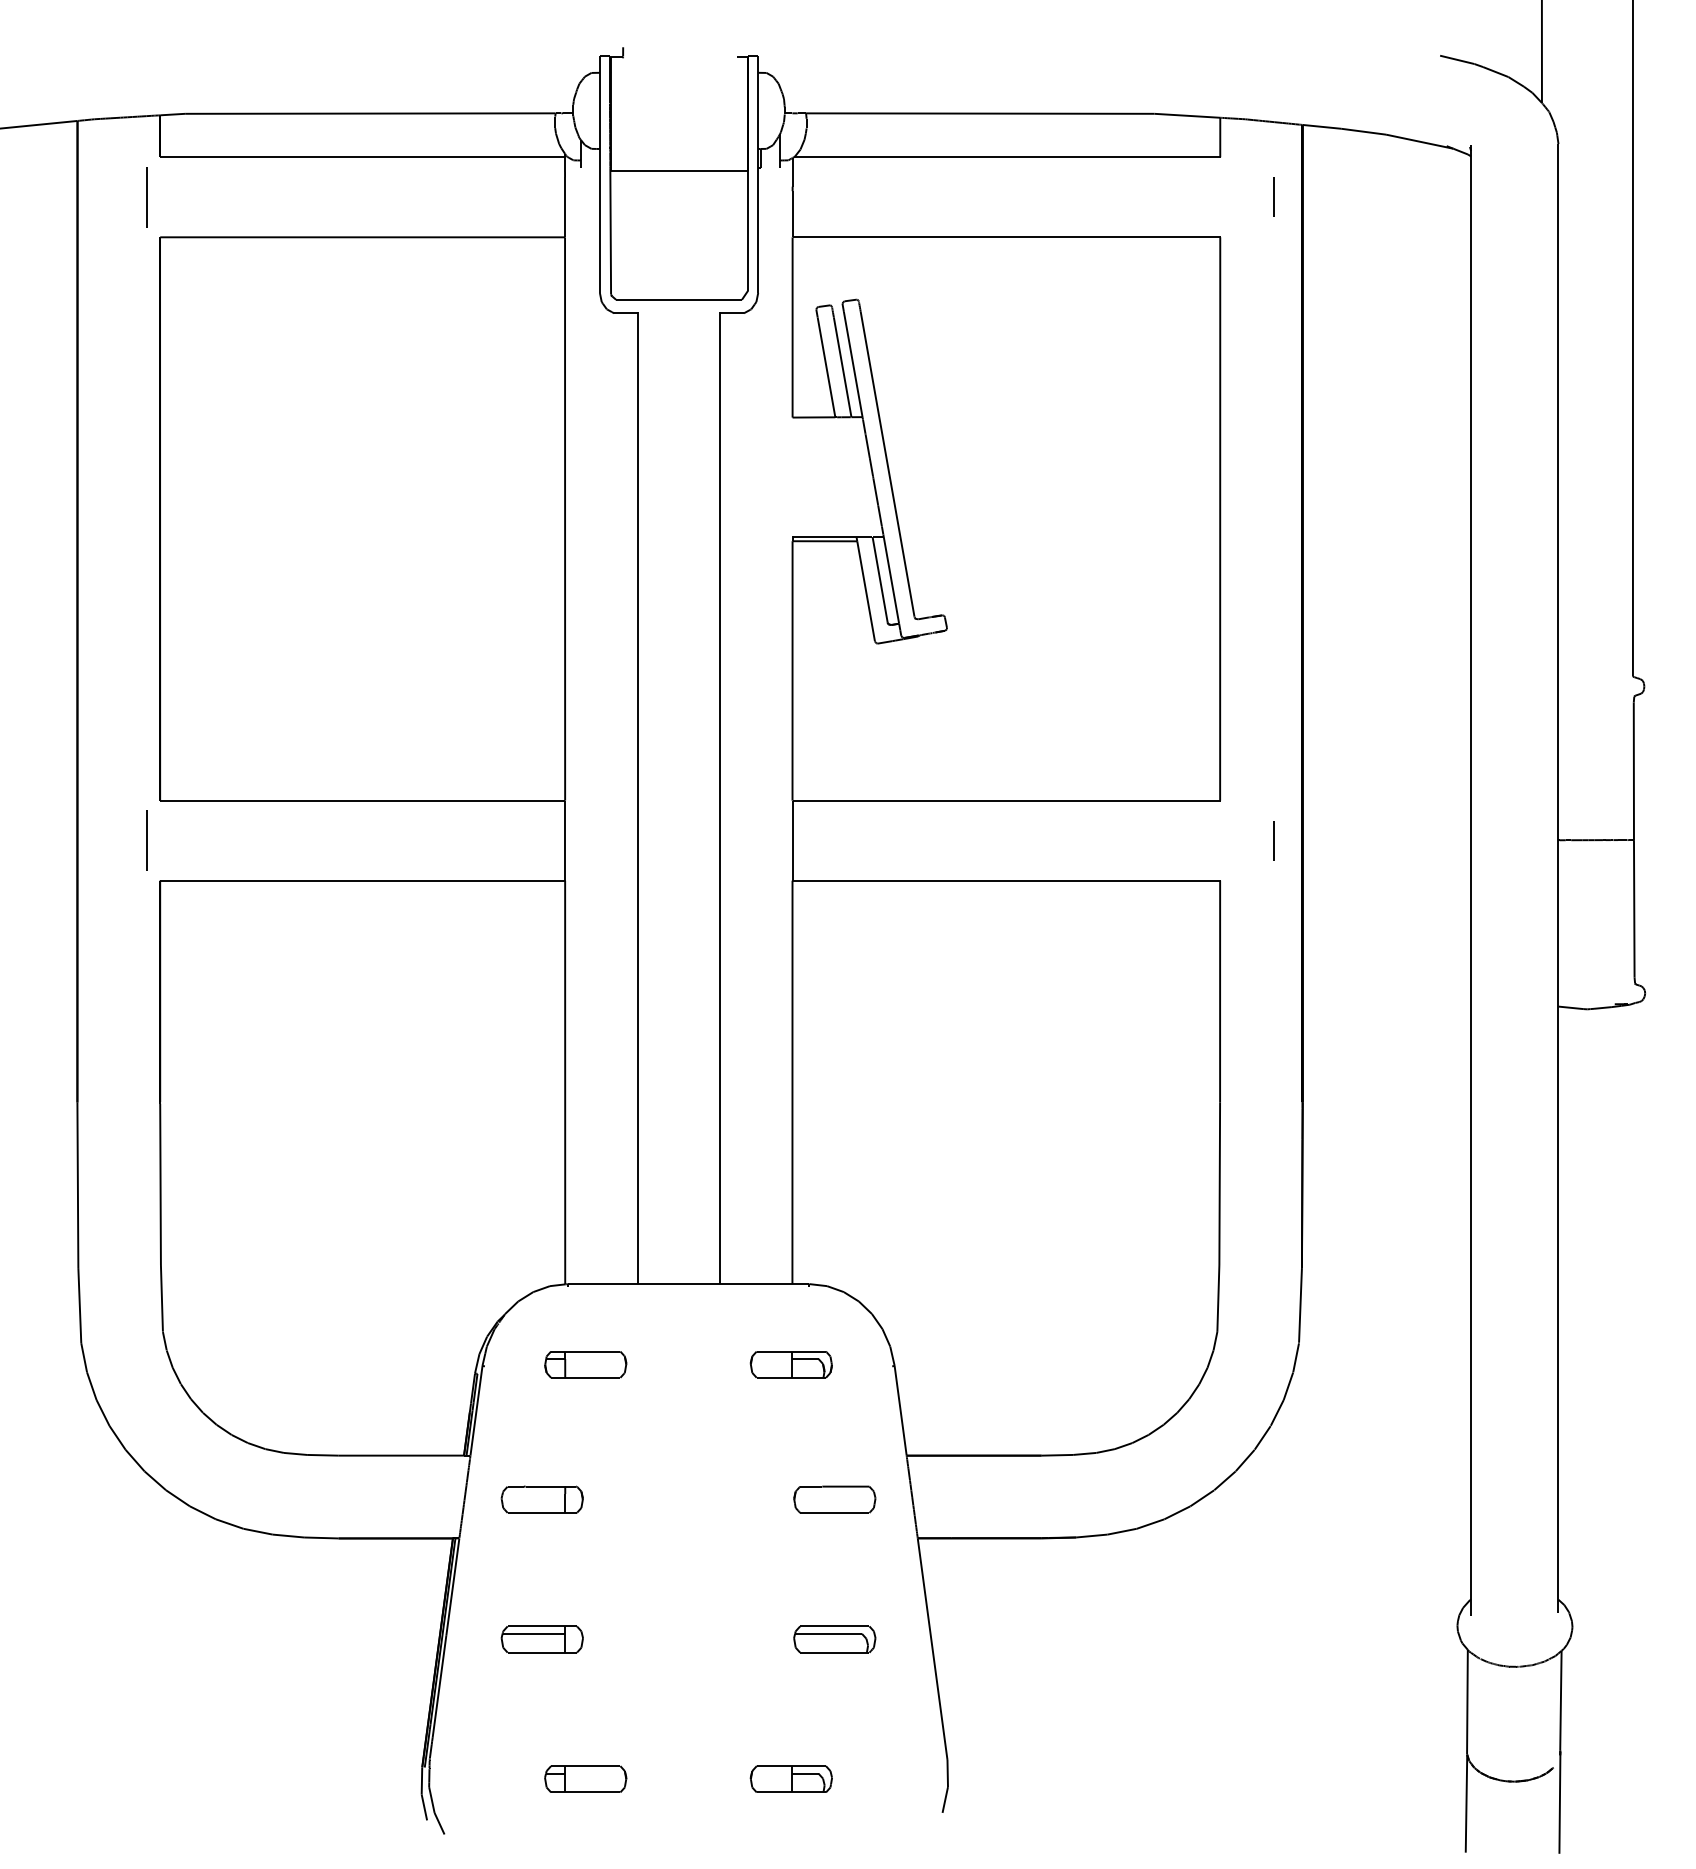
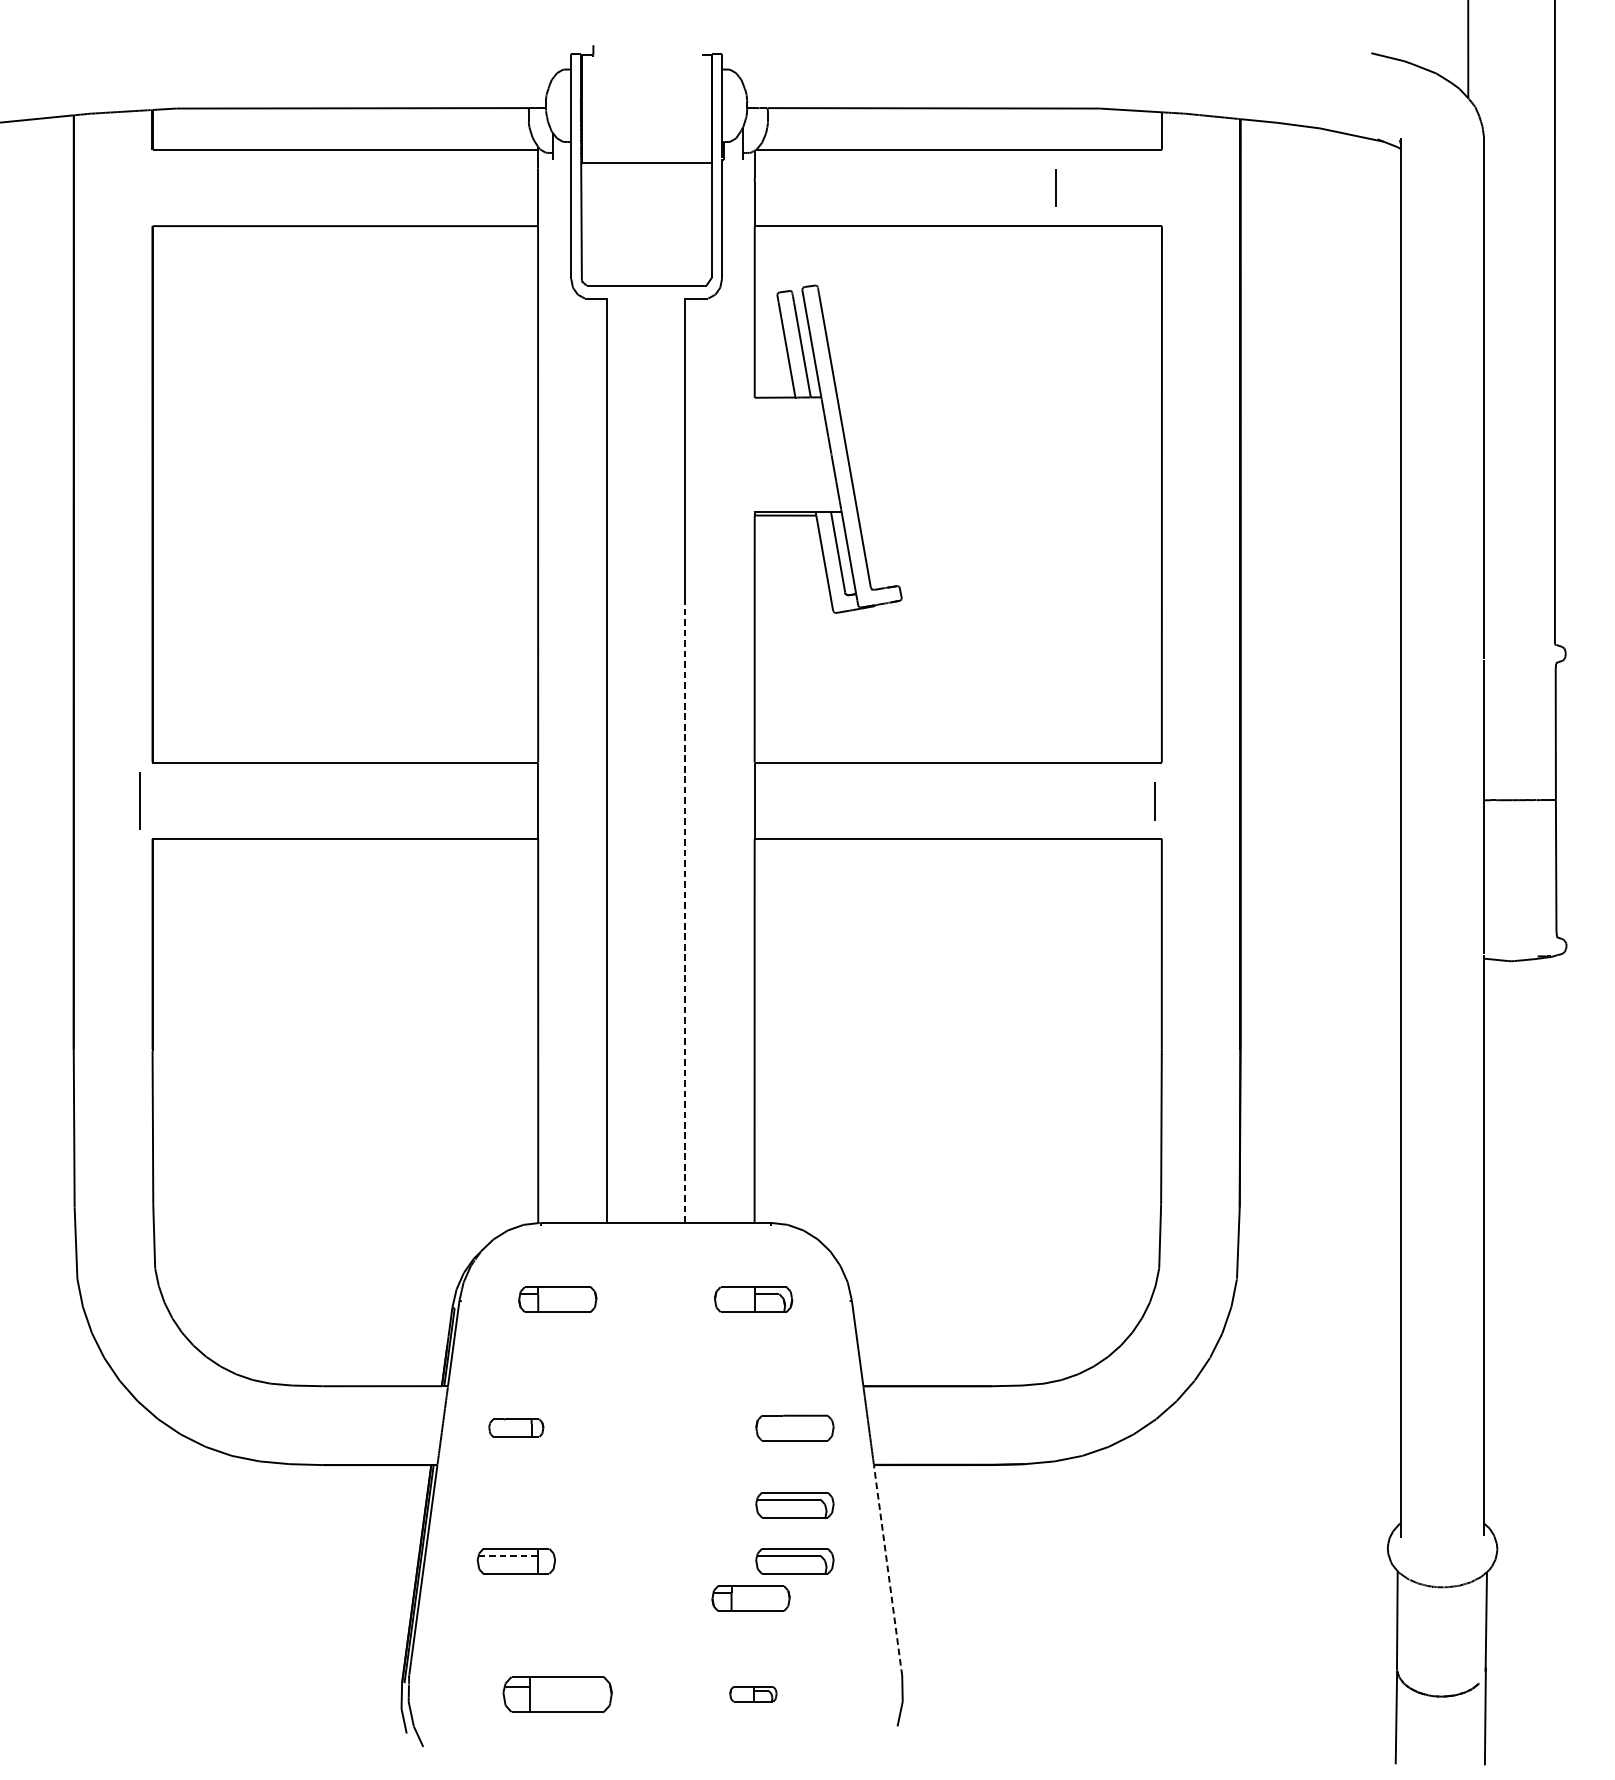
line: (1273, 196) -> (1055, 187), moved
line: (146, 197) -> (139, 188), removed
line: (1273, 840) -> (1154, 801), moved
line: (719, 957) -> (685, 911), solid -> dashed
part: (541, 1499) -> (515, 1427), size x0.7
part: (834, 1580) -> (794, 1505), added
line: (534, 1633) -> (508, 1555), solid -> dashed
line: (932, 1649) -> (887, 1570), solid -> dashed
part: (788, 1678) -> (750, 1598), added
part: (585, 1778) -> (557, 1693), size x1.4
part: (790, 1778) -> (752, 1693), size x0.6

